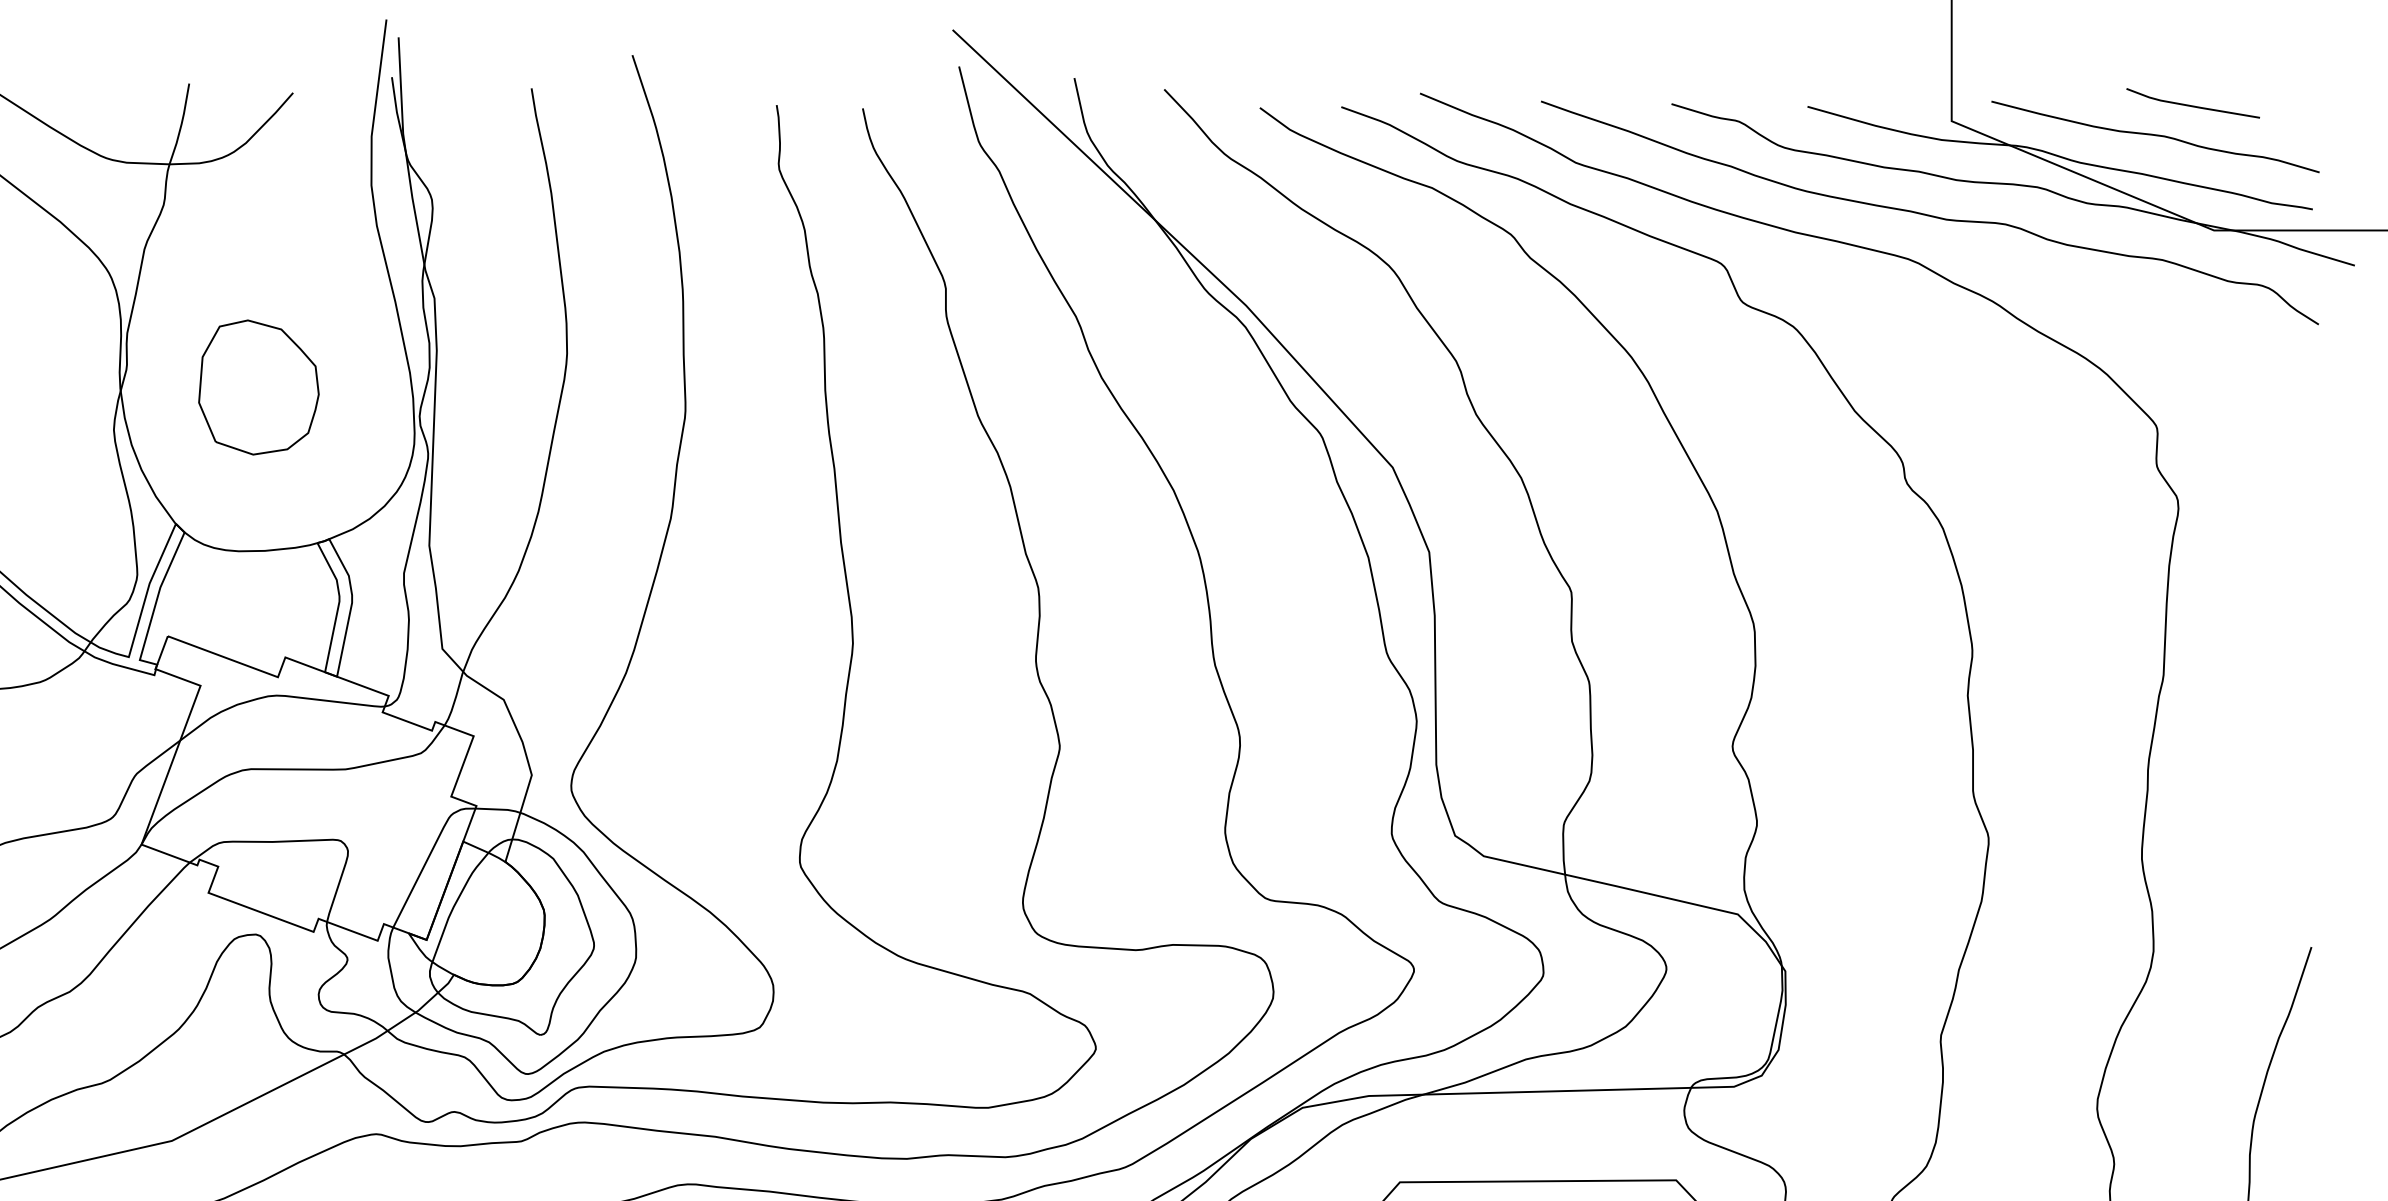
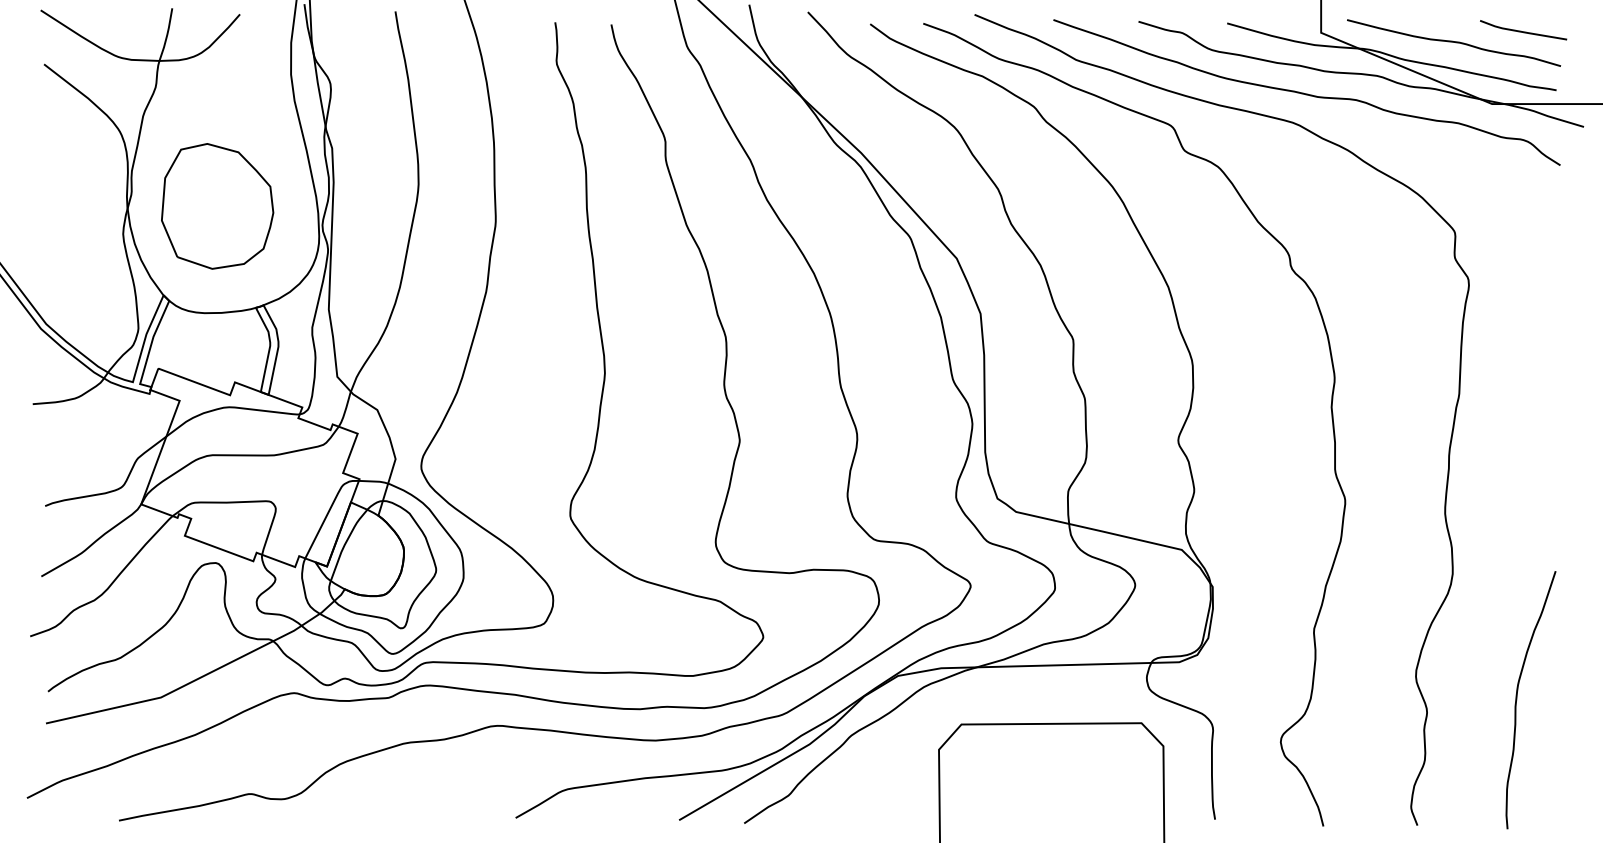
line: (2193, 105) -> (1523, 31), moved
part: (258, 387) -> (217, 206), size x1.43

